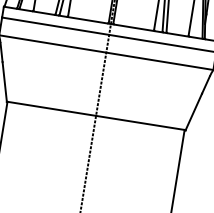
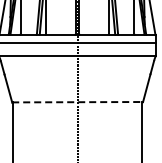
line: (97, 116) -> (78, 102), solid -> dashed

